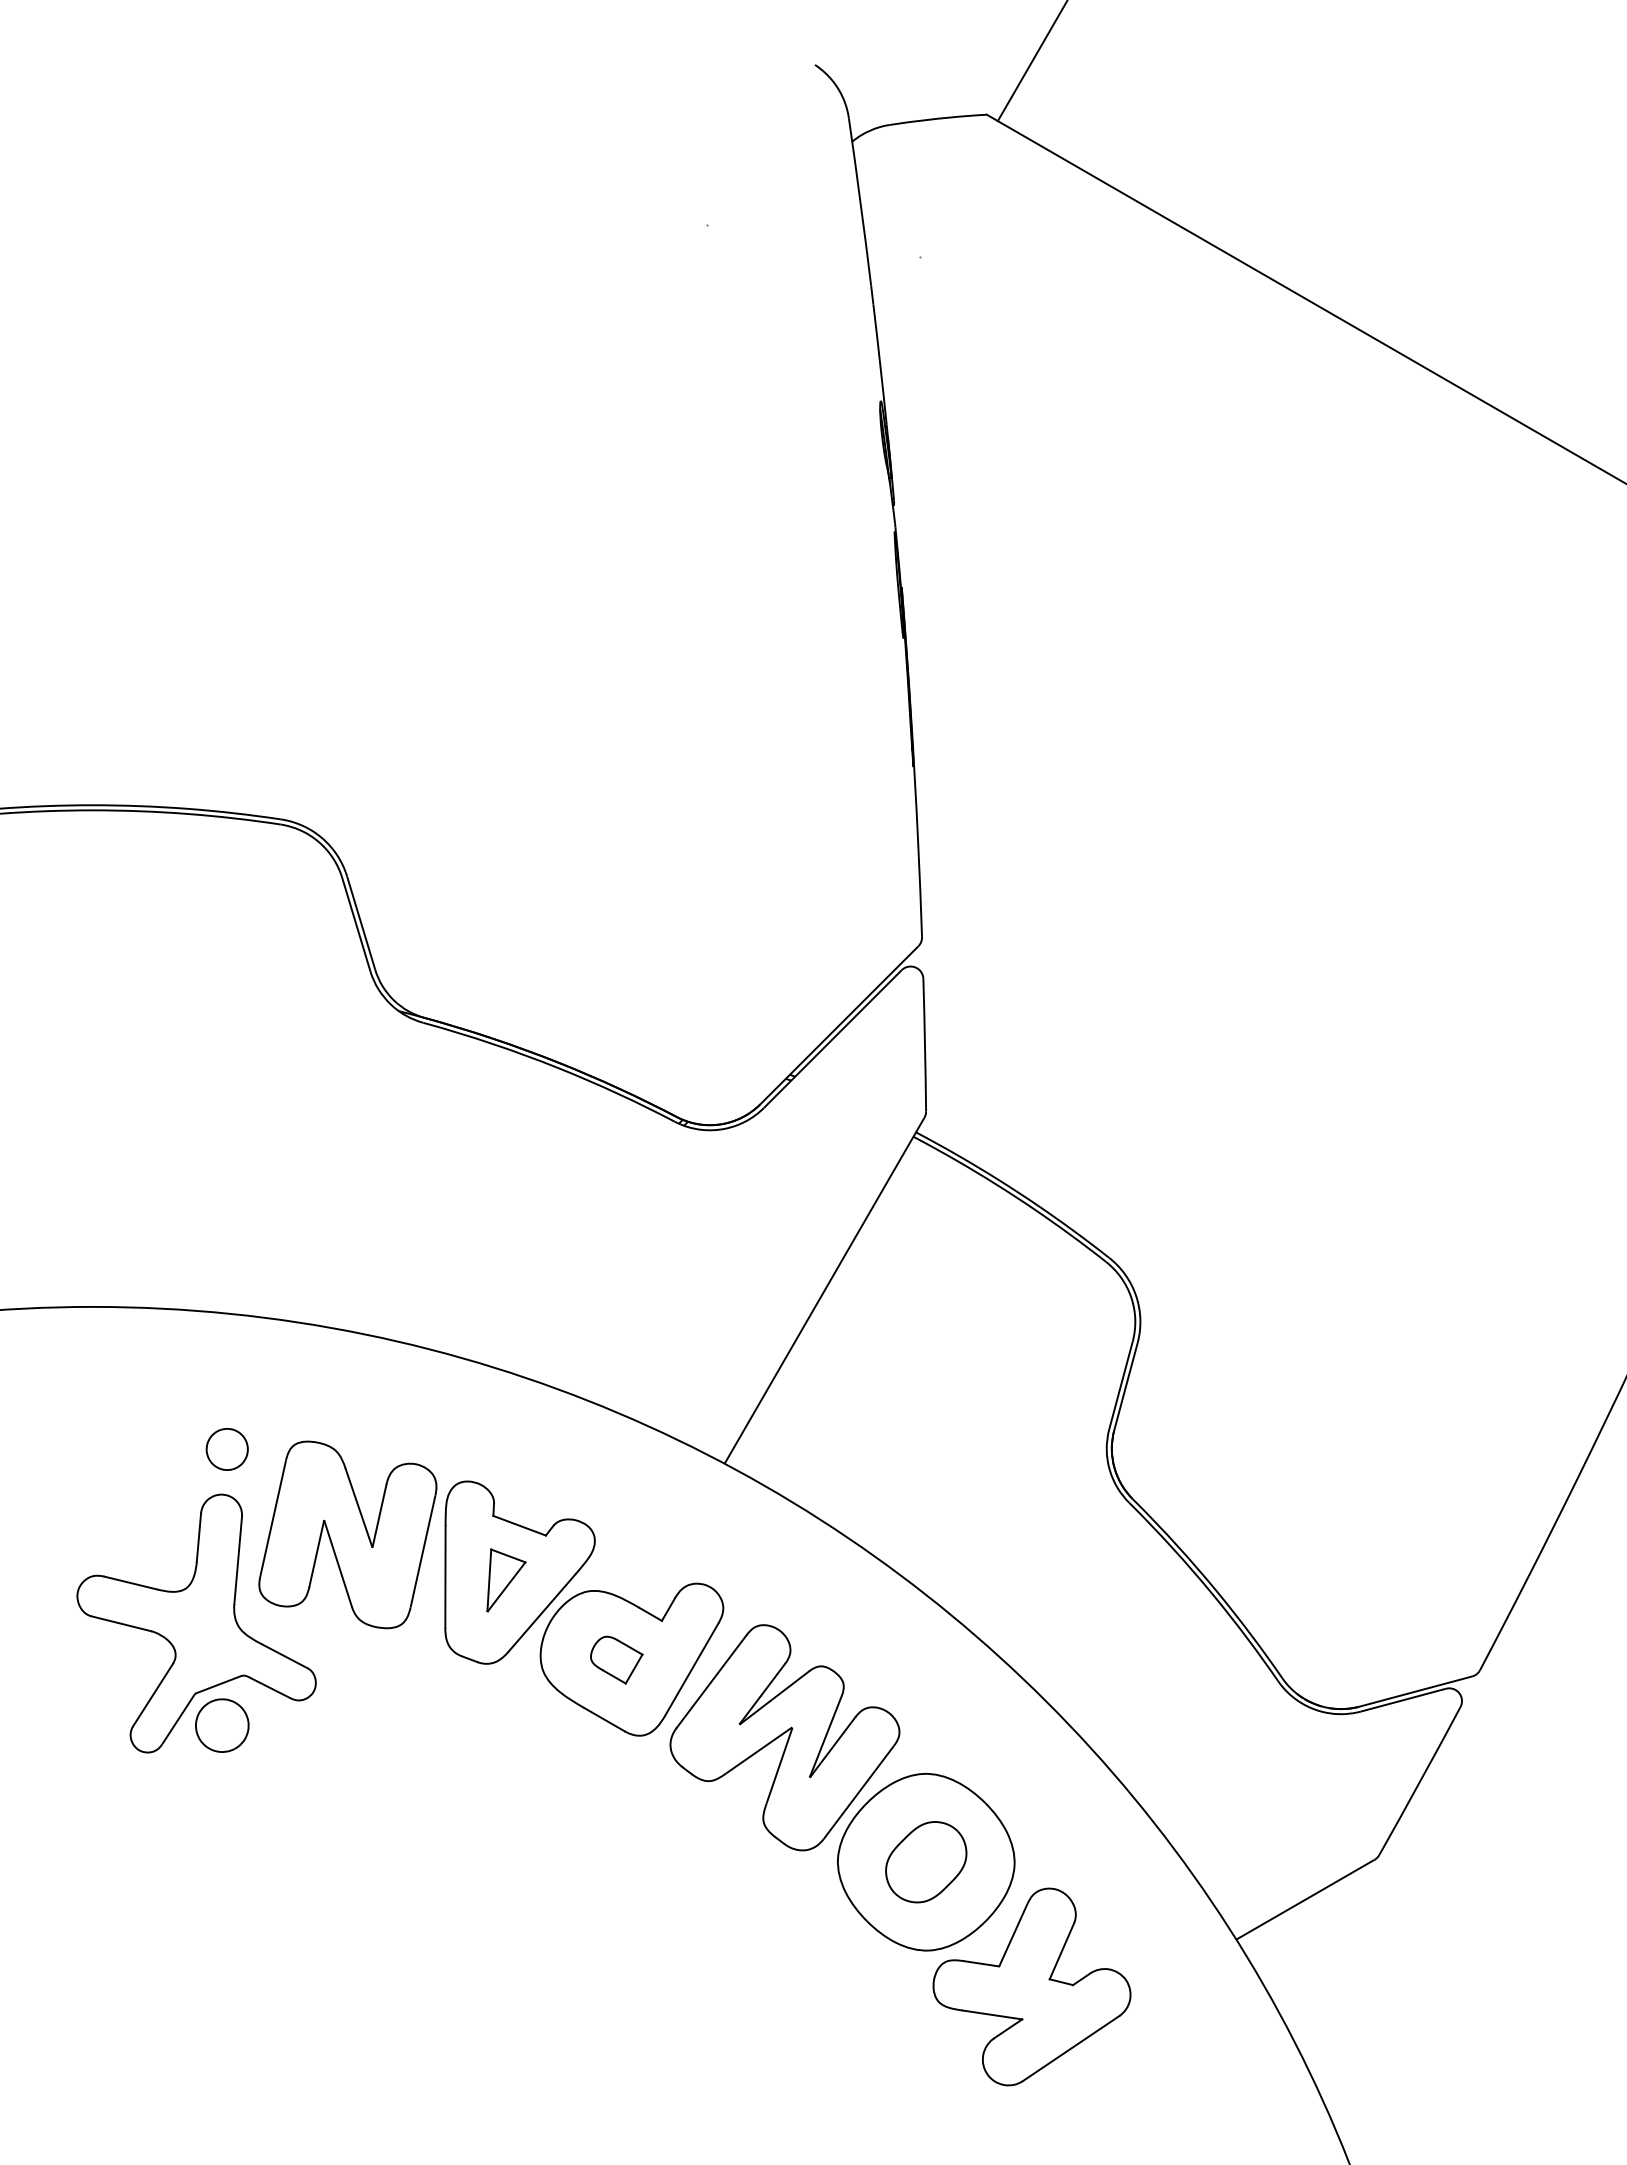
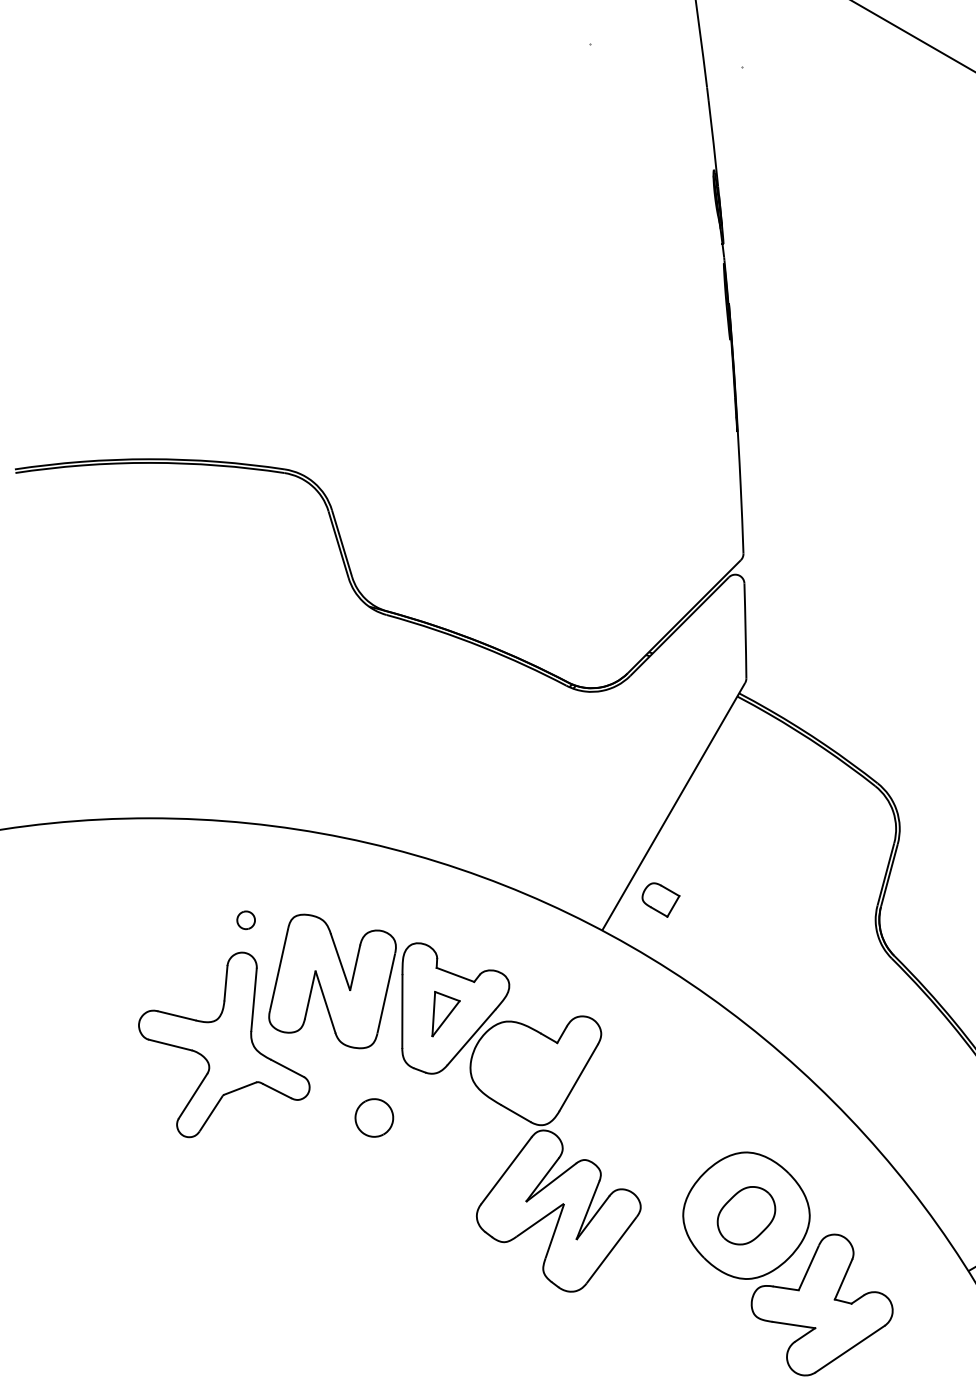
part: (226, 1449) -> (245, 920), size x0.6
part: (616, 1659) -> (660, 899), moved
part: (222, 1725) -> (374, 1117), moved
part: (784, 1737) -> (558, 1210), moved

